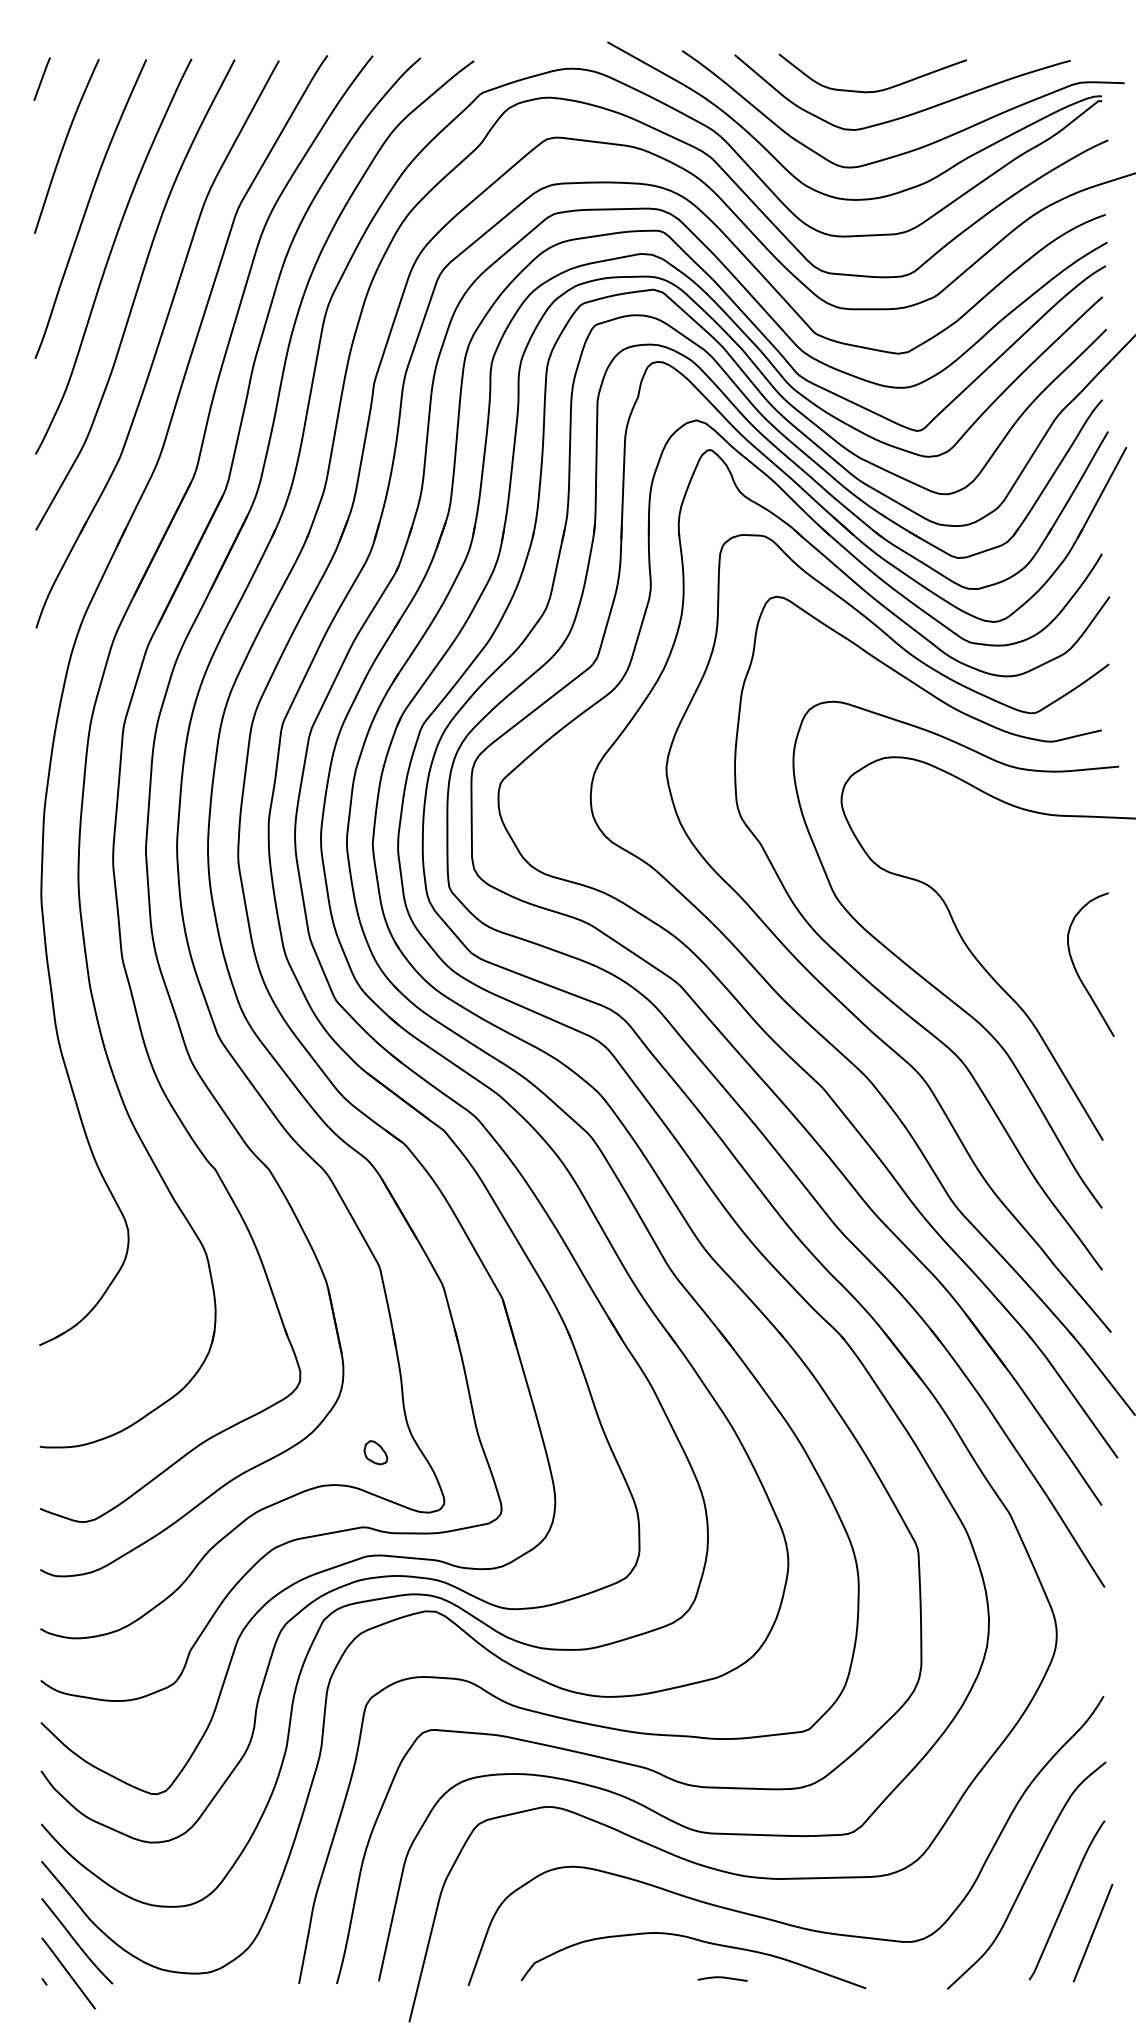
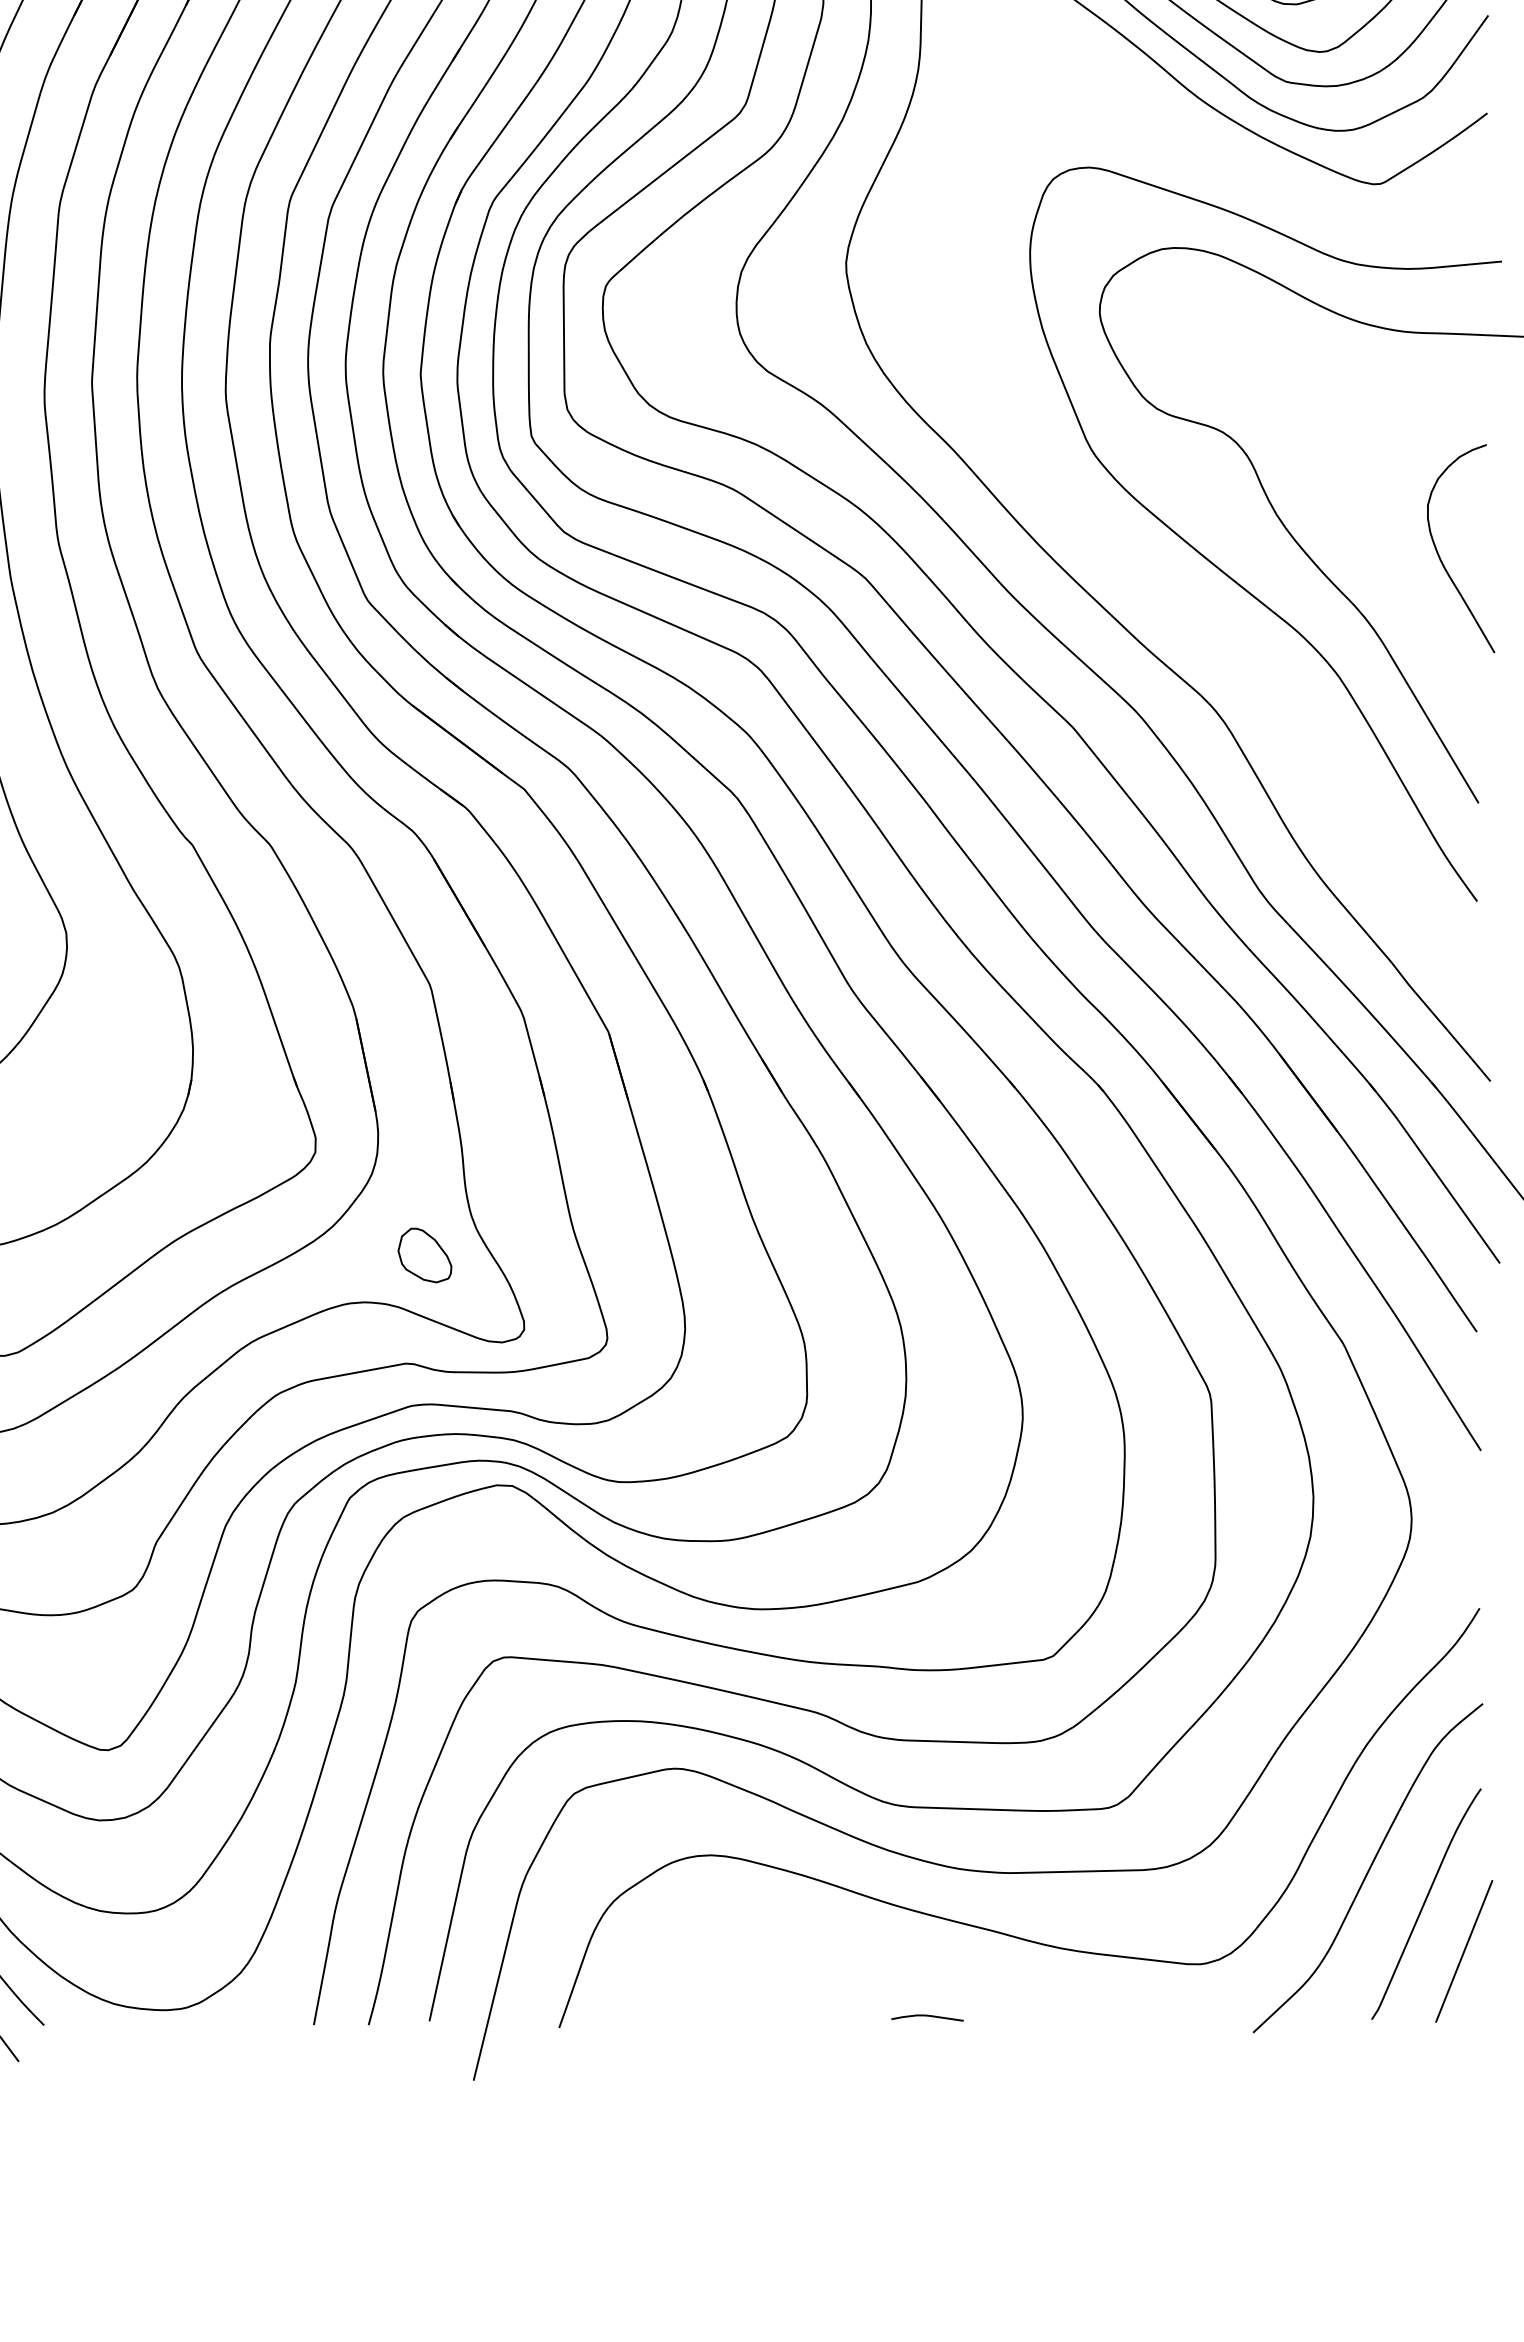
curve: (872, 983) -> (1144, 575), removed
part: (375, 1452) -> (424, 1255), size x1.6
curve: (698, 1941) -> (892, 1963), removed

